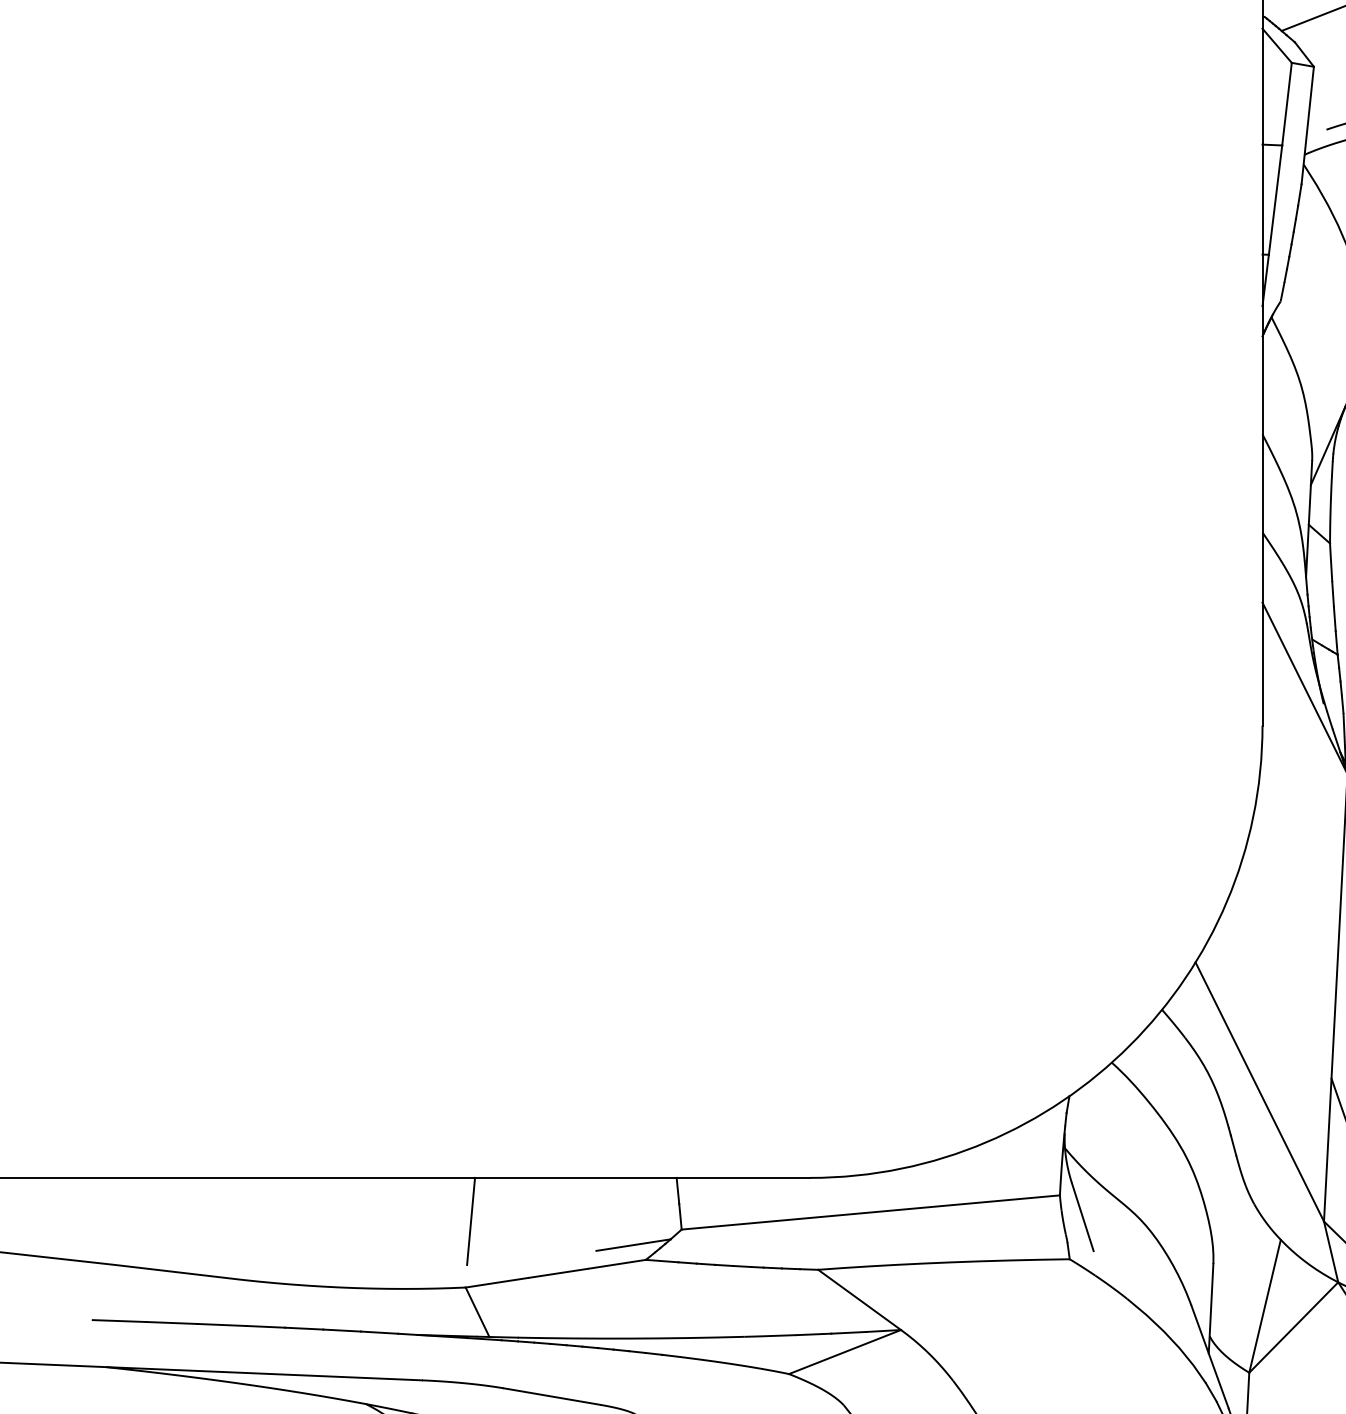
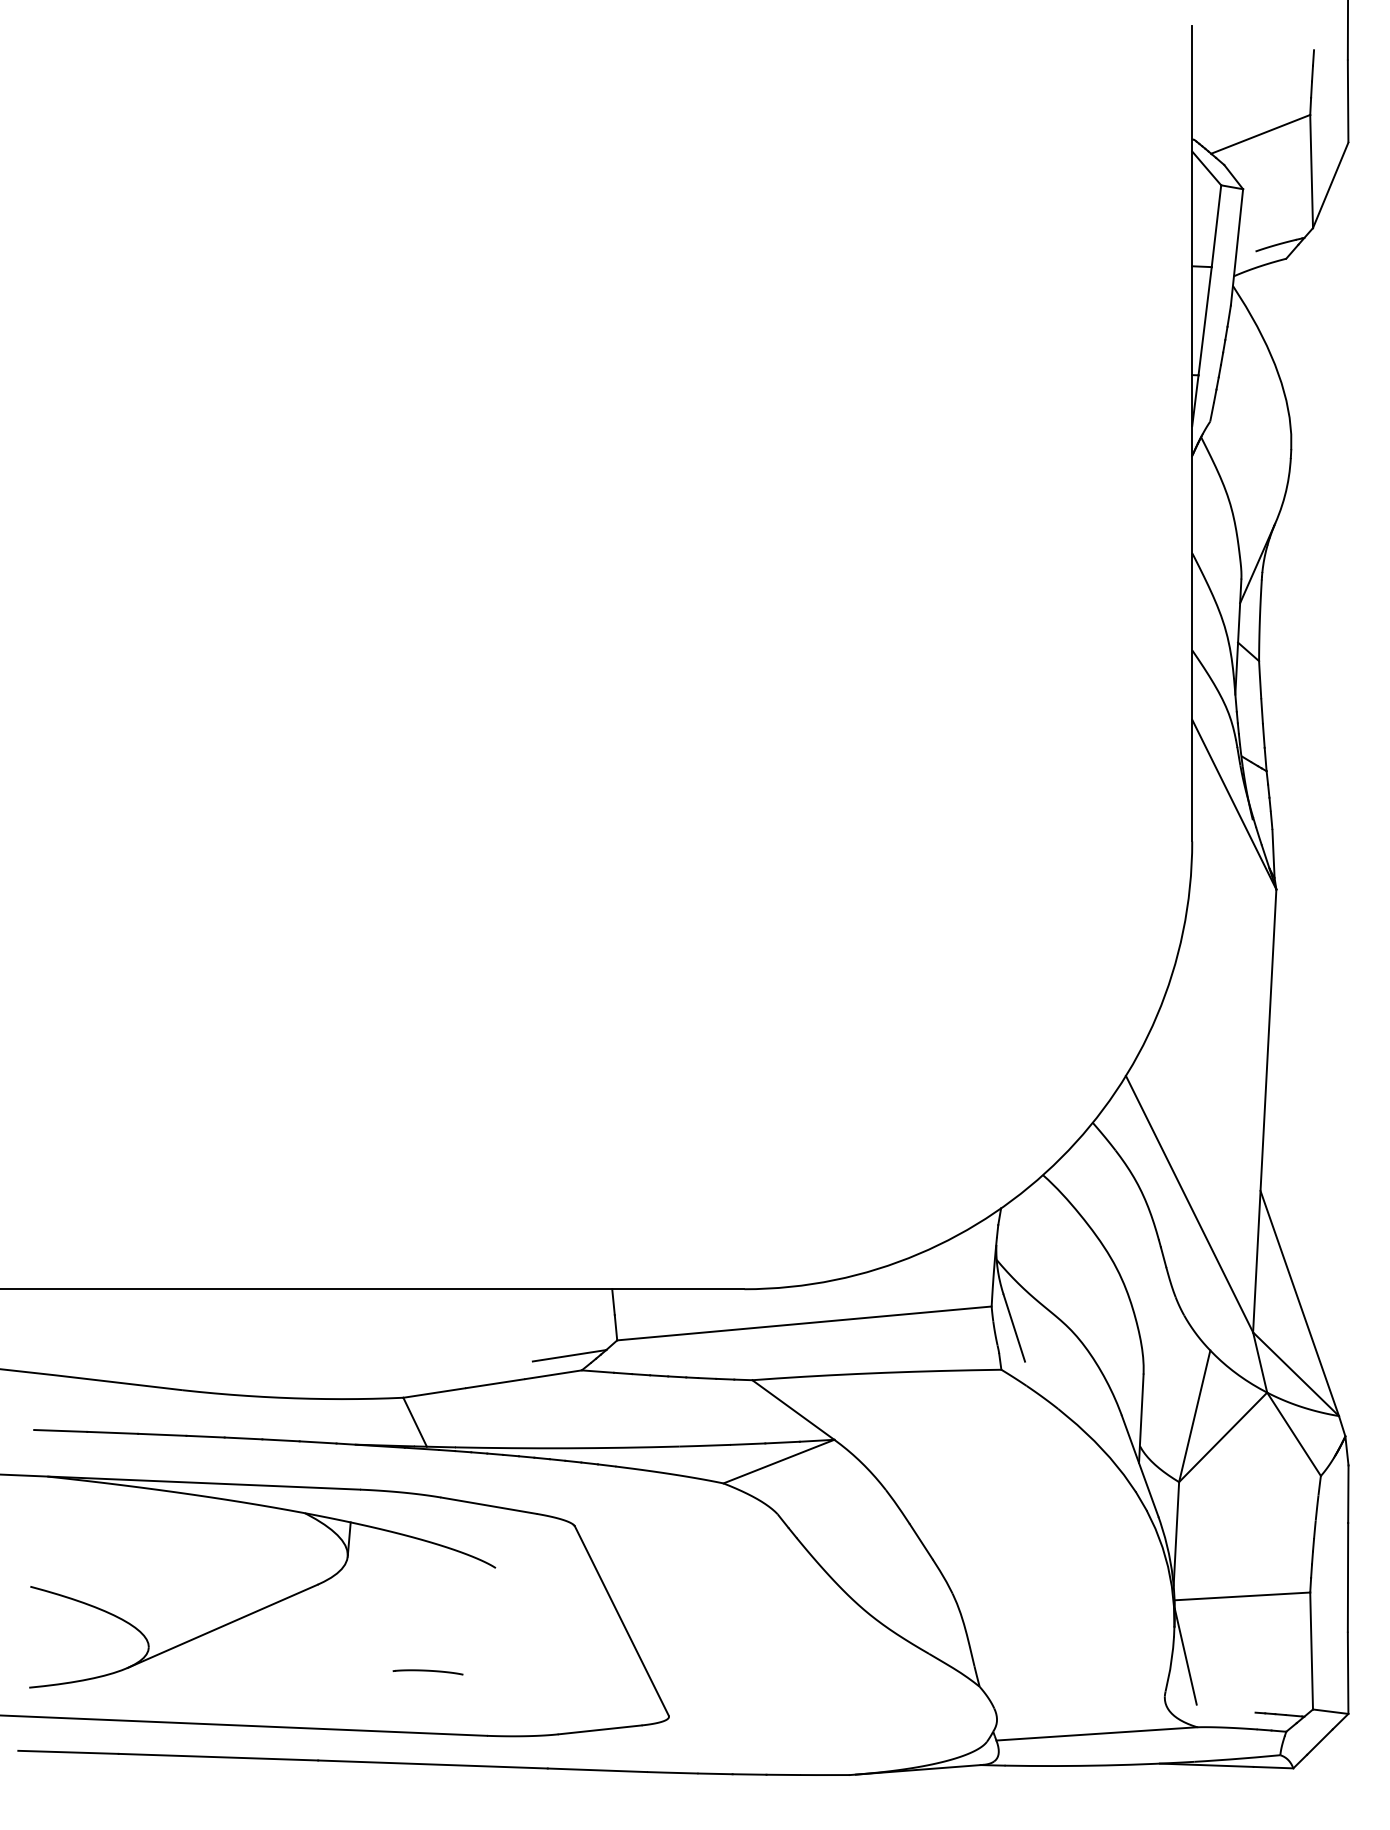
line: (470, 1221) -> (408, 1332), removed

